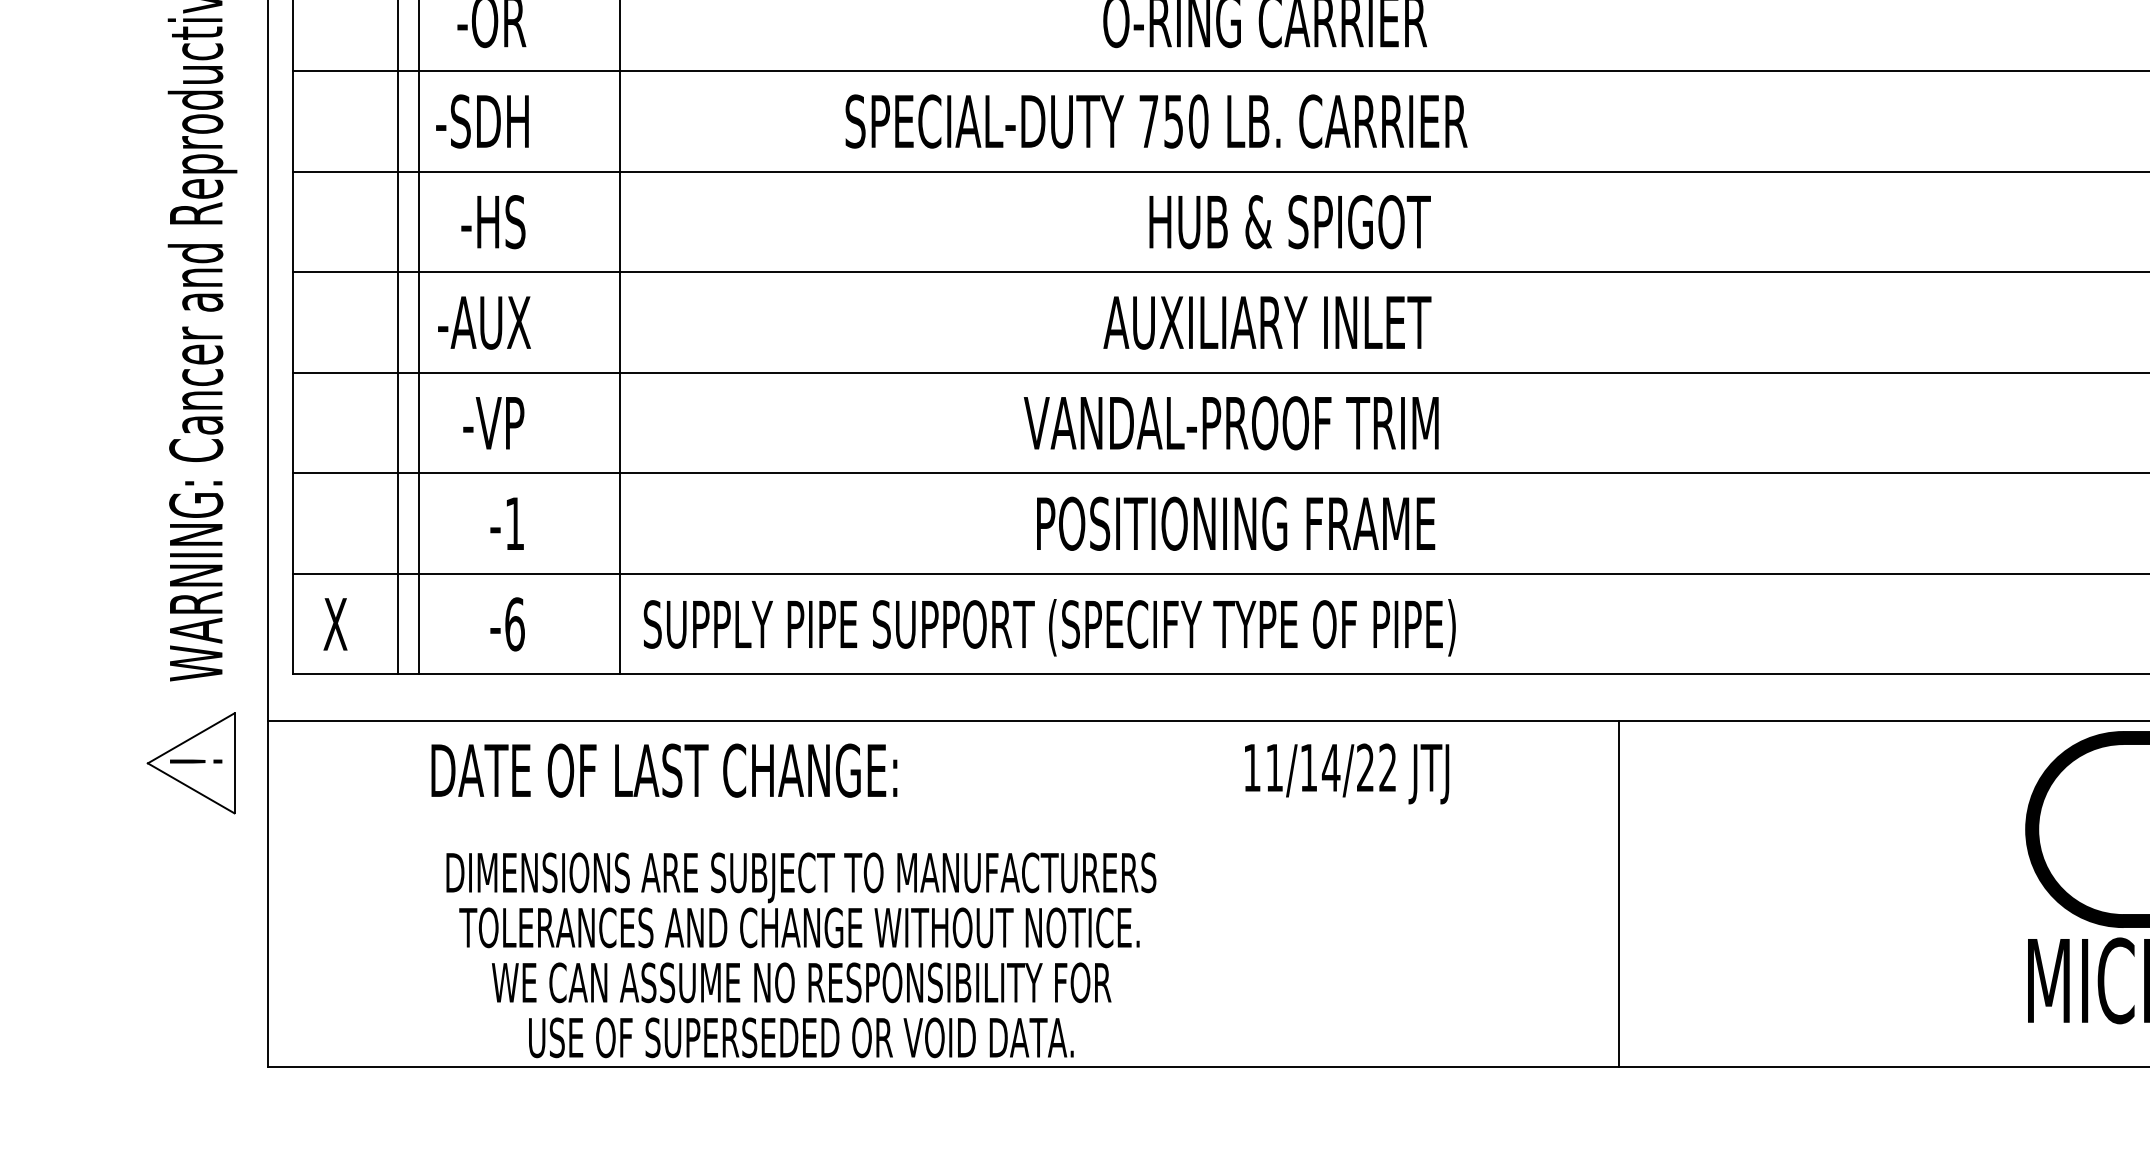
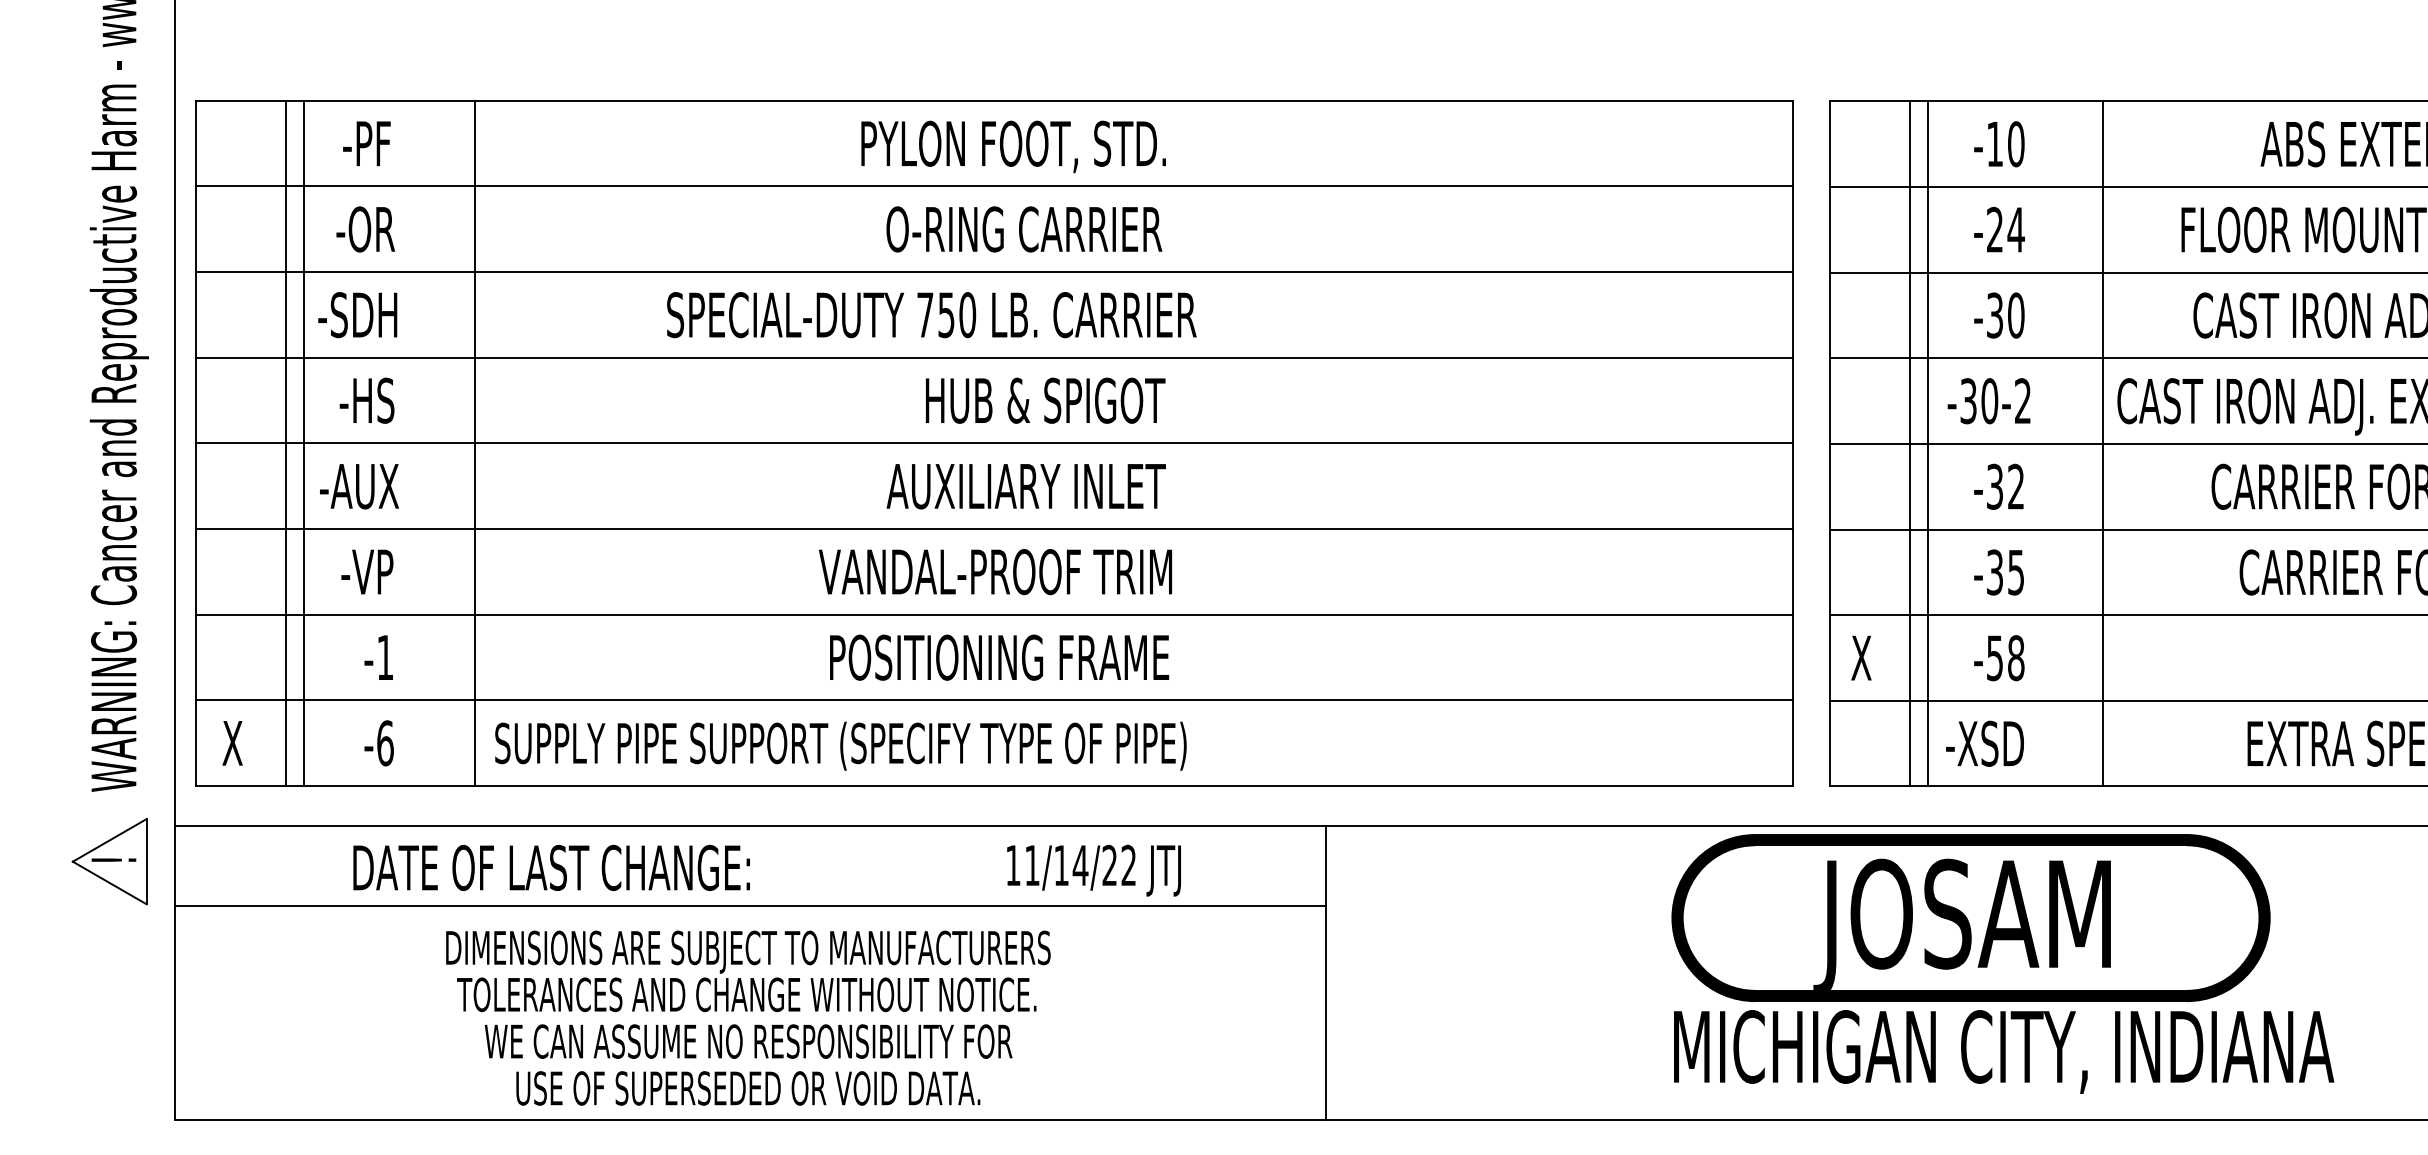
text: (664, 770) -> (551, 867), moved
line: (942, 815) -> (749, 906), added
text: (801, 954) -> (748, 1017), moved

